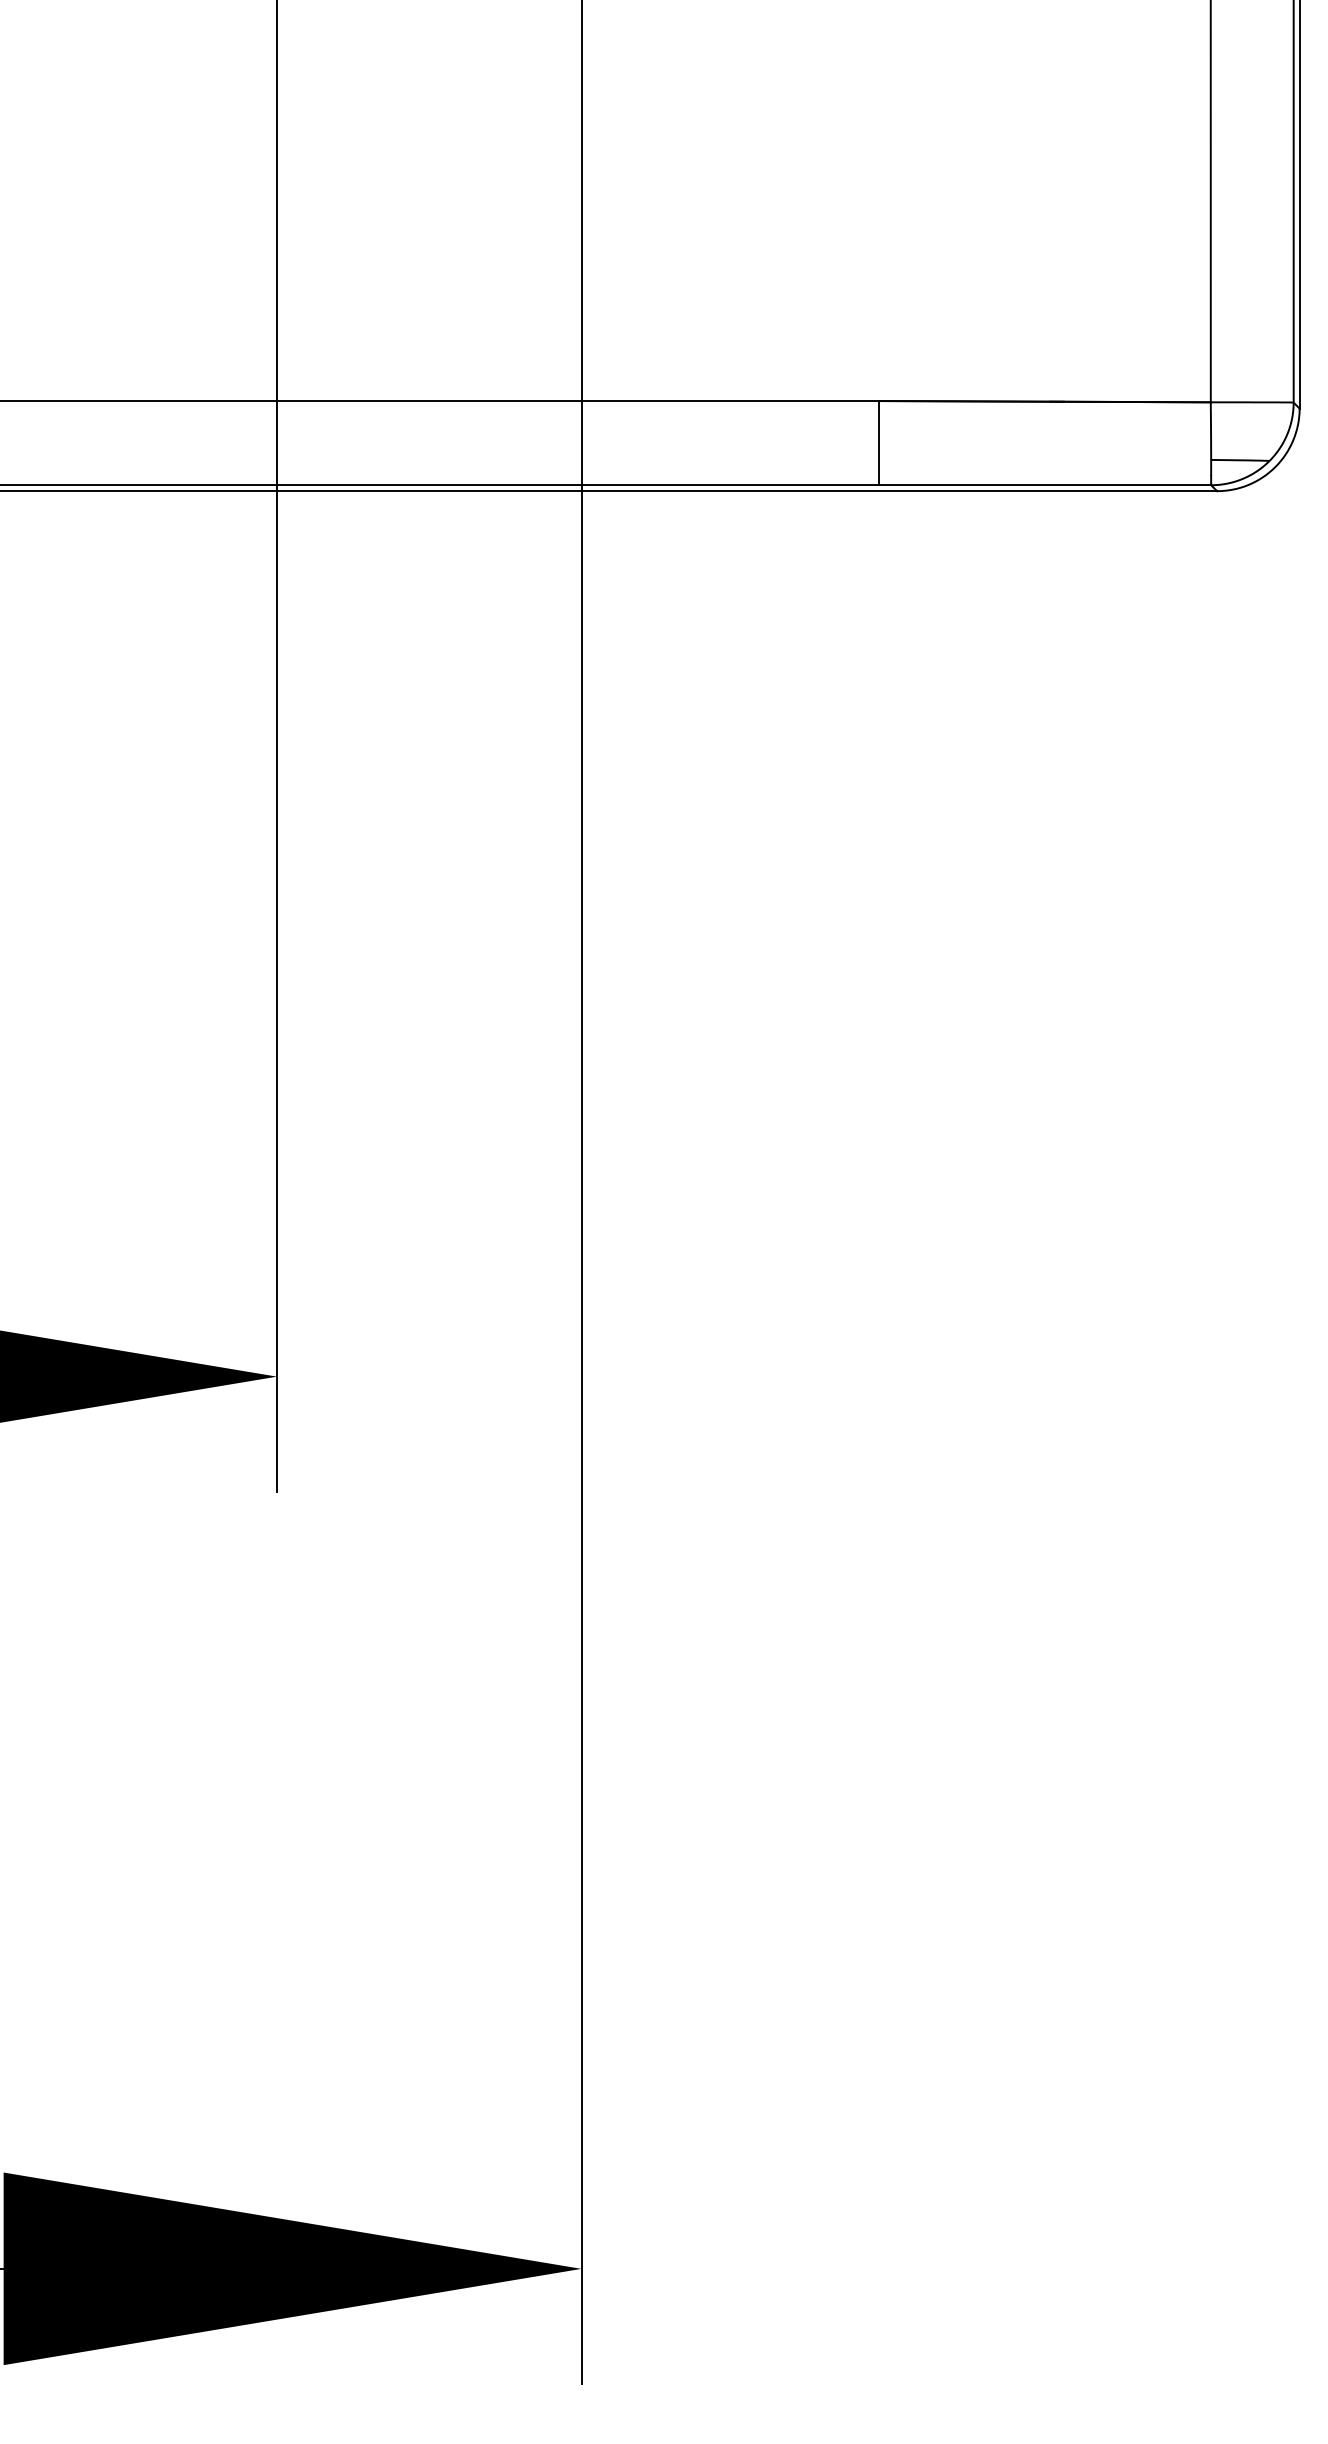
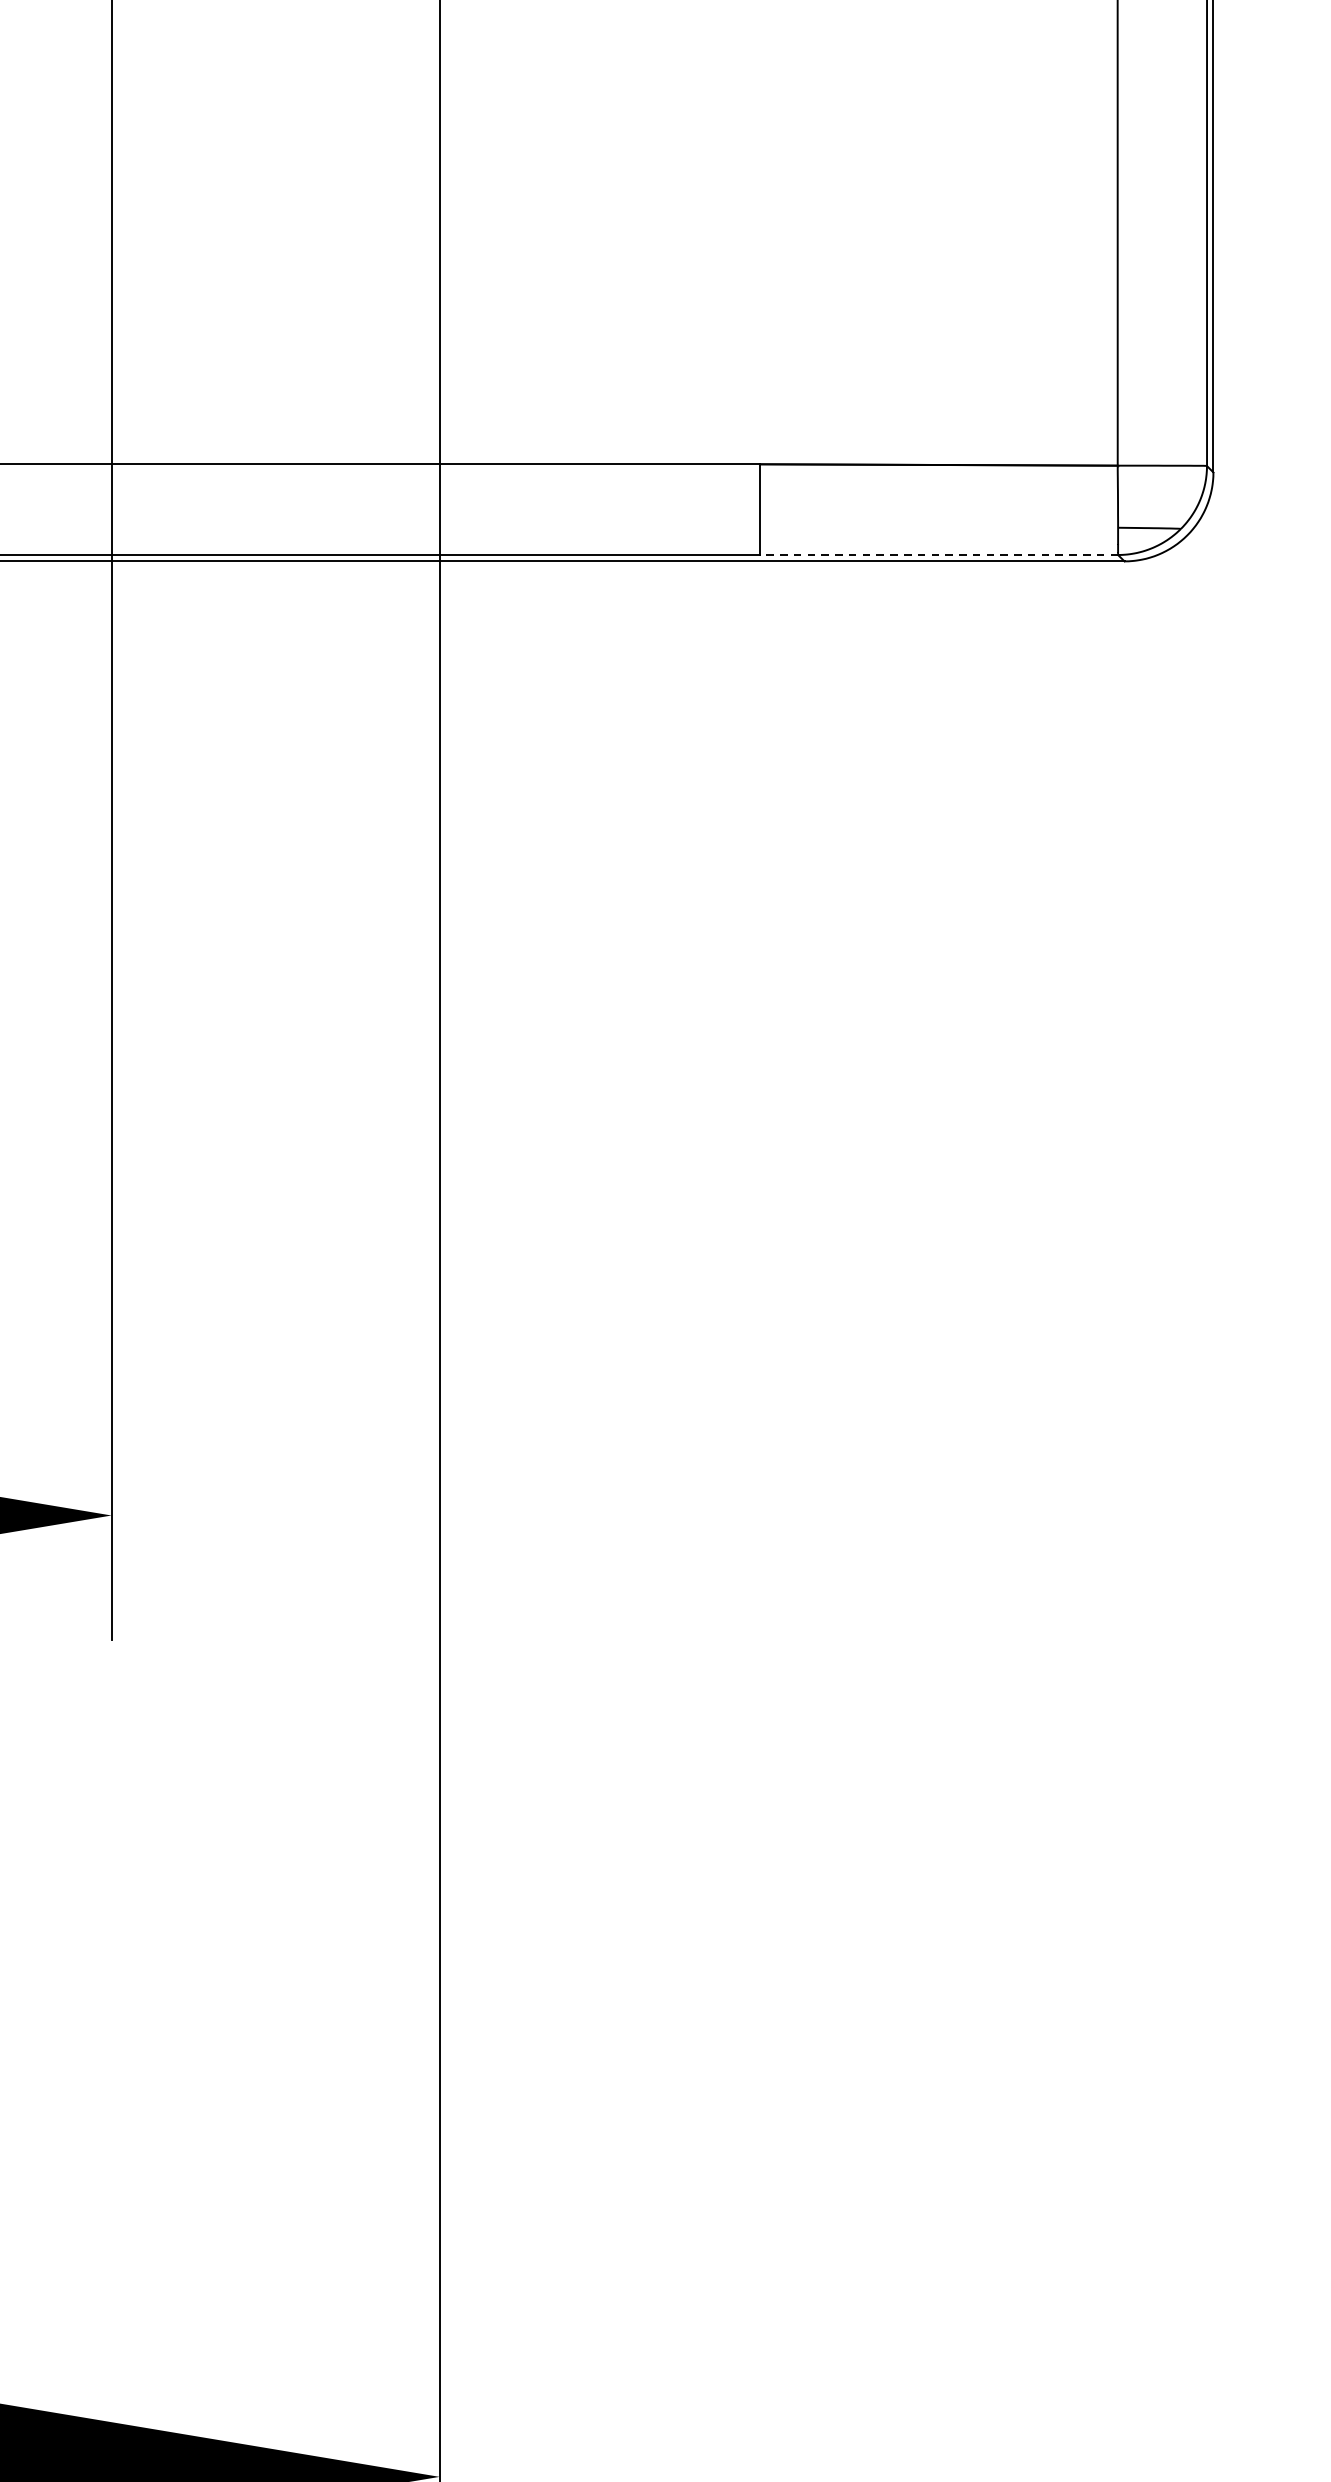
line: (1044, 485) -> (938, 555), solid -> dashed

